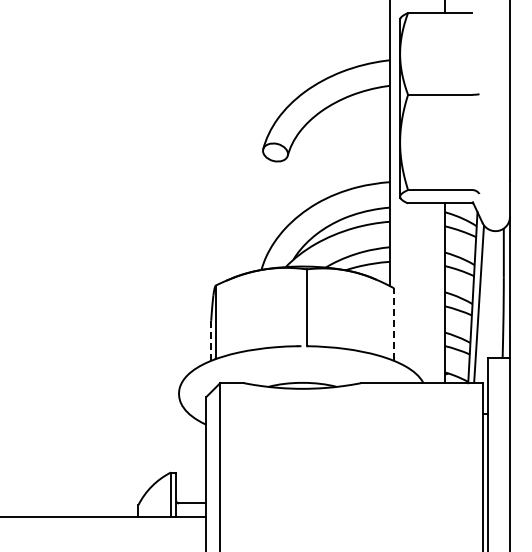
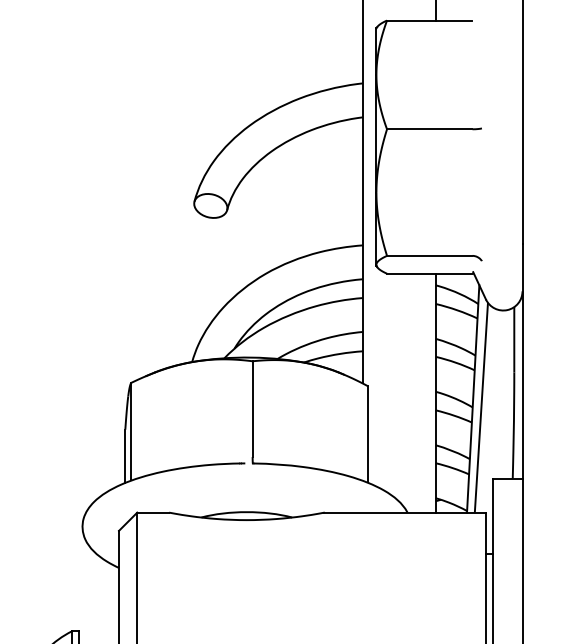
line: (393, 323) -> (367, 433), dashed -> solid
line: (211, 340) -> (125, 455), dashed -> solid

